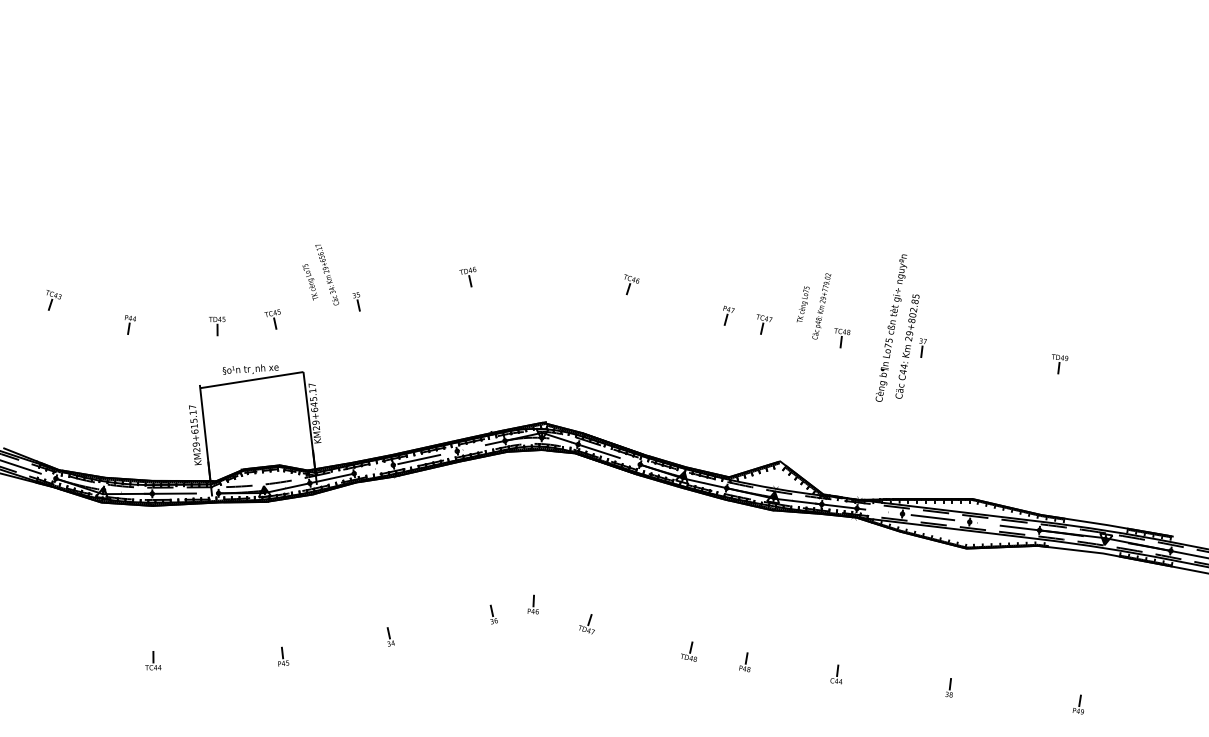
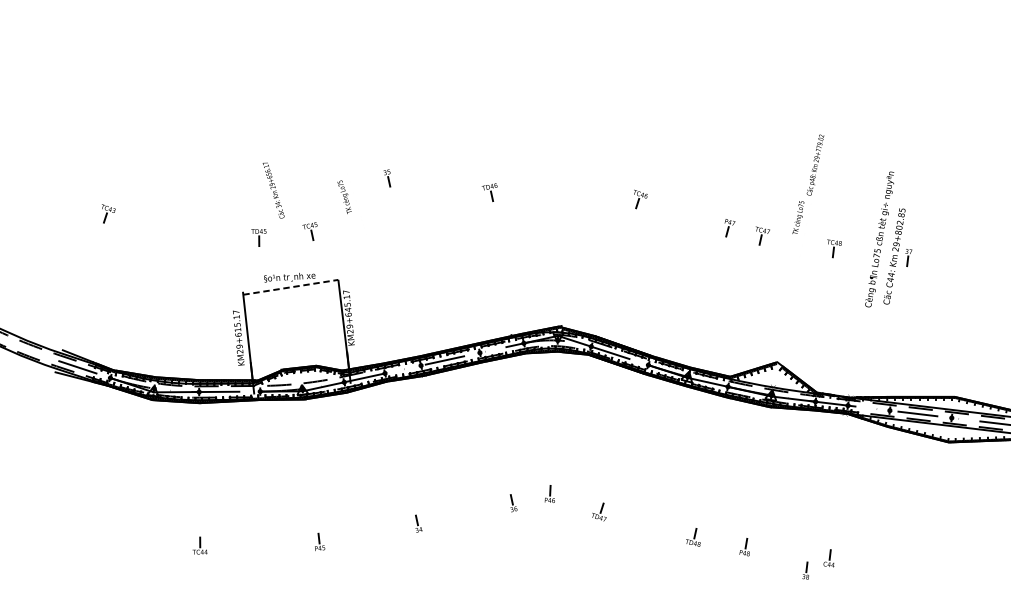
text: (326, 274) -> (273, 190), moved
part: (356, 301) -> (387, 178), moved
text: (821, 306) -> (815, 165), moved
part: (129, 324) -> (178, 236), removed
line: (252, 380) -> (291, 287), solid -> dashed
part: (948, 687) -> (805, 570), moved

